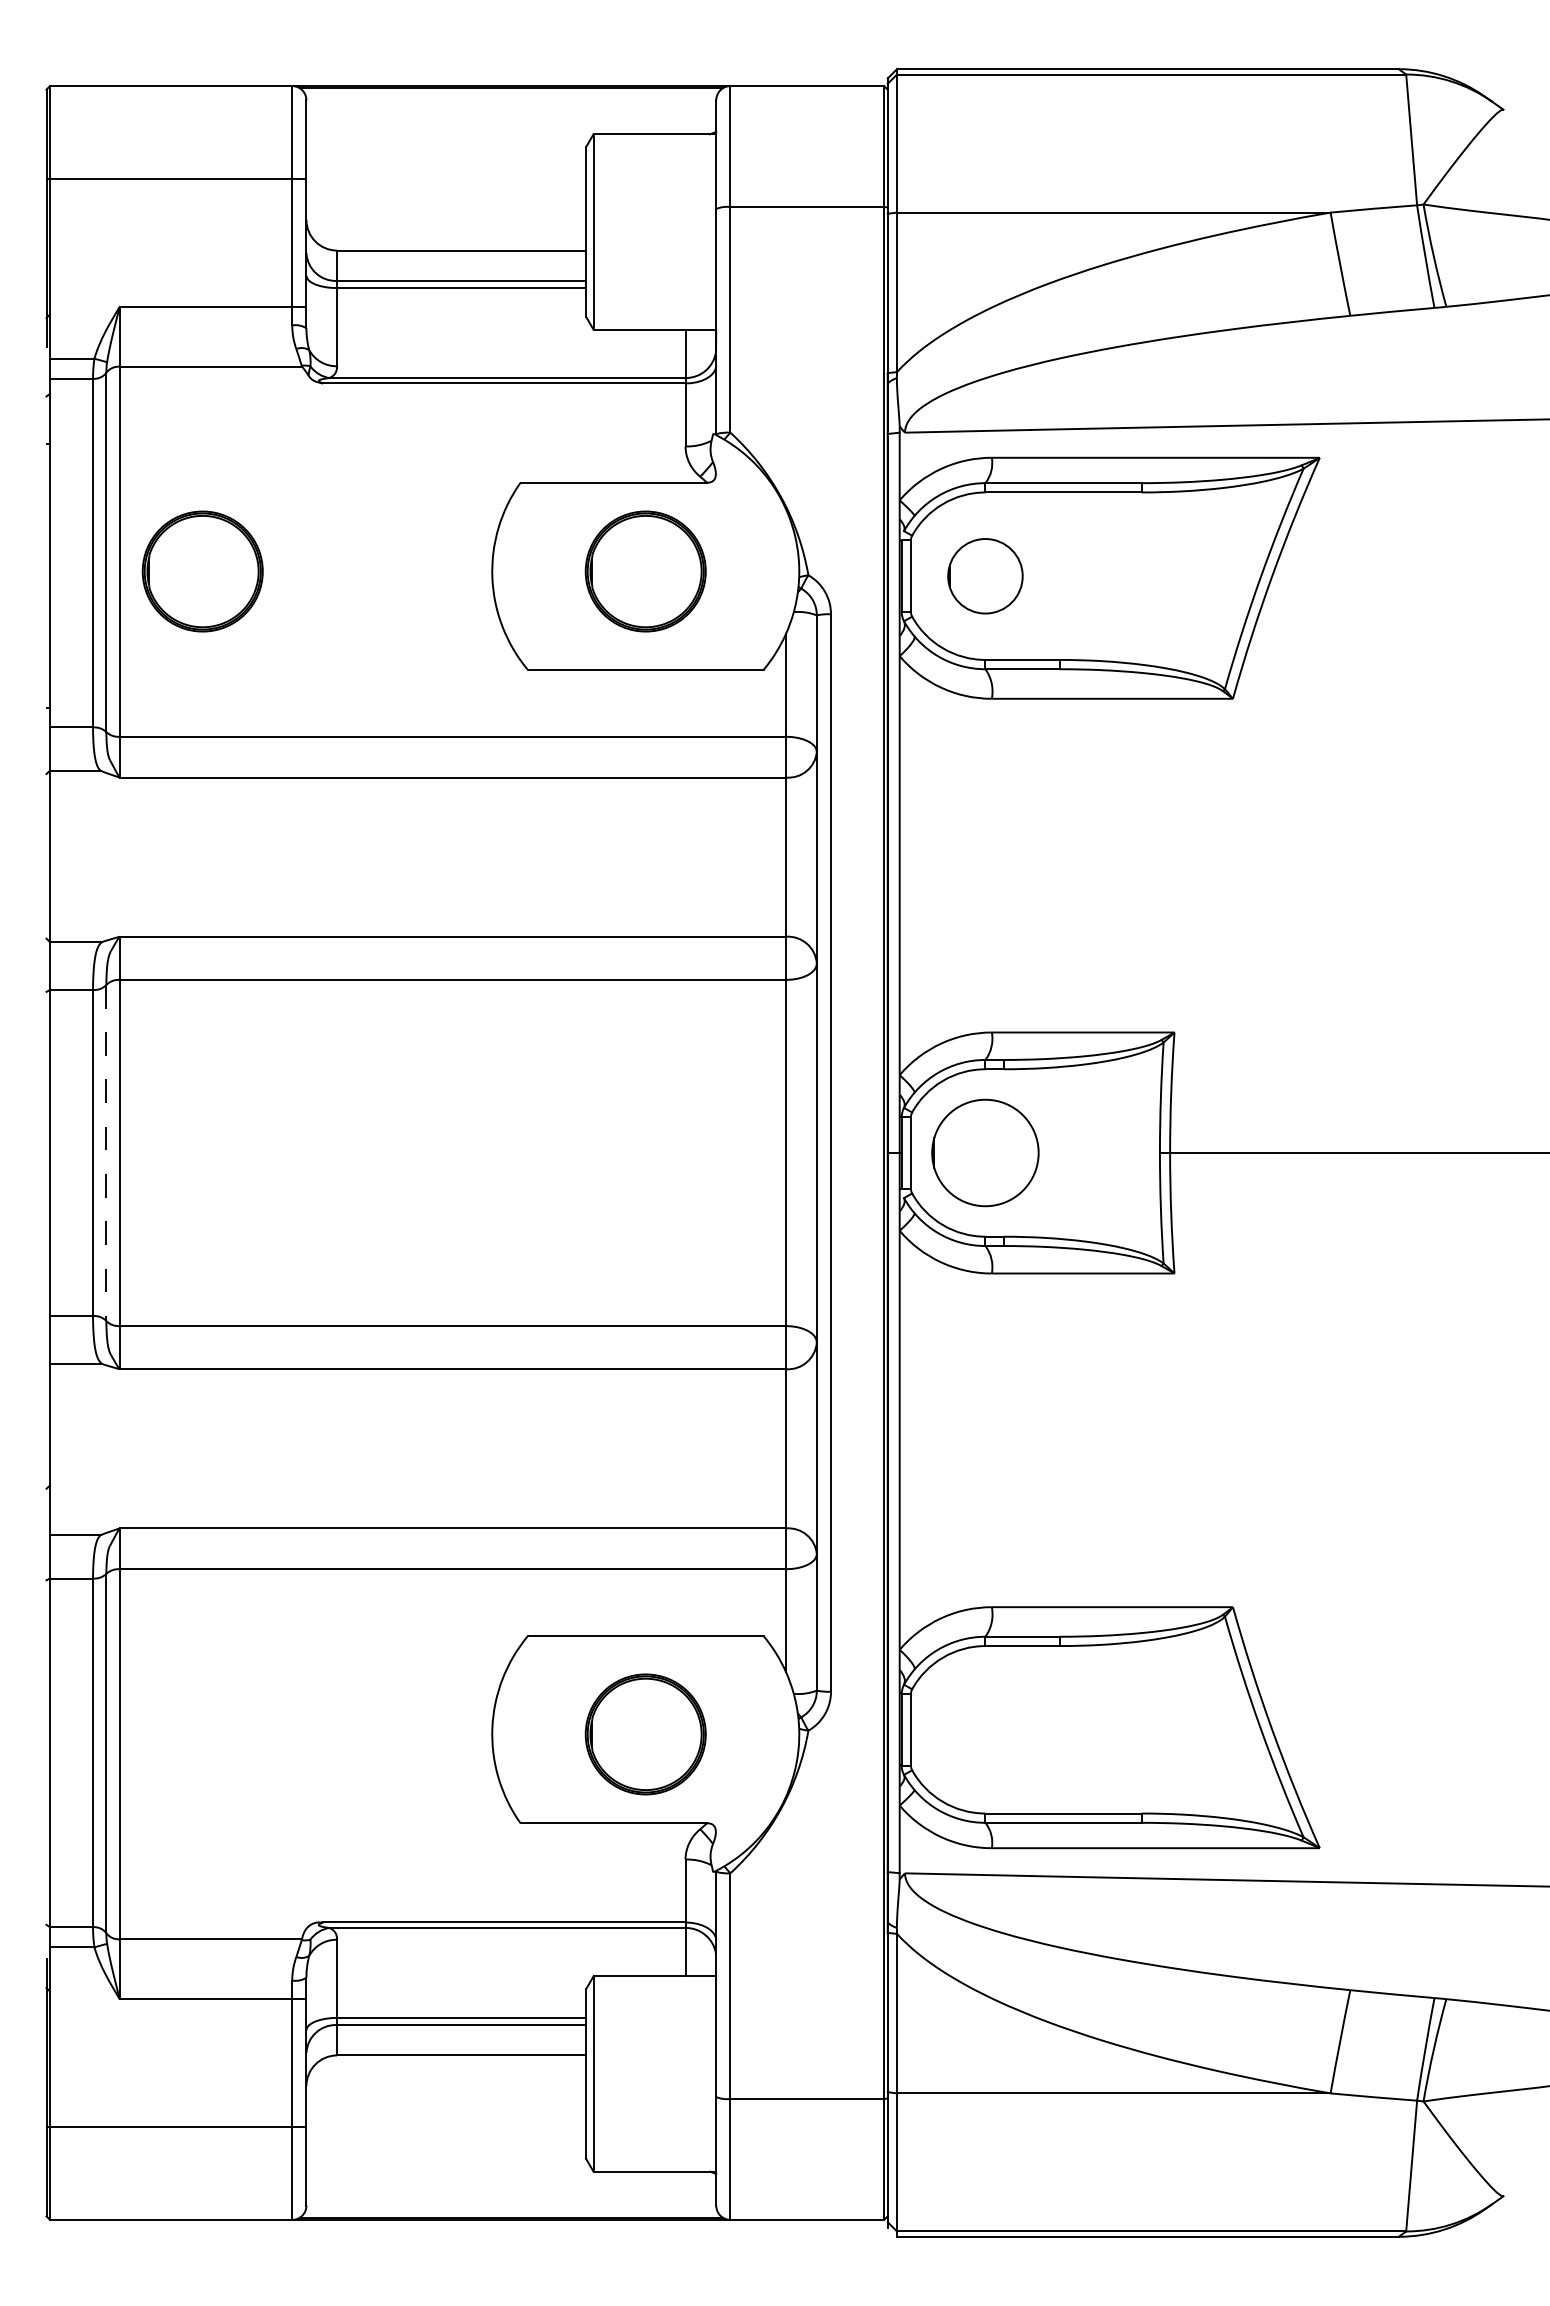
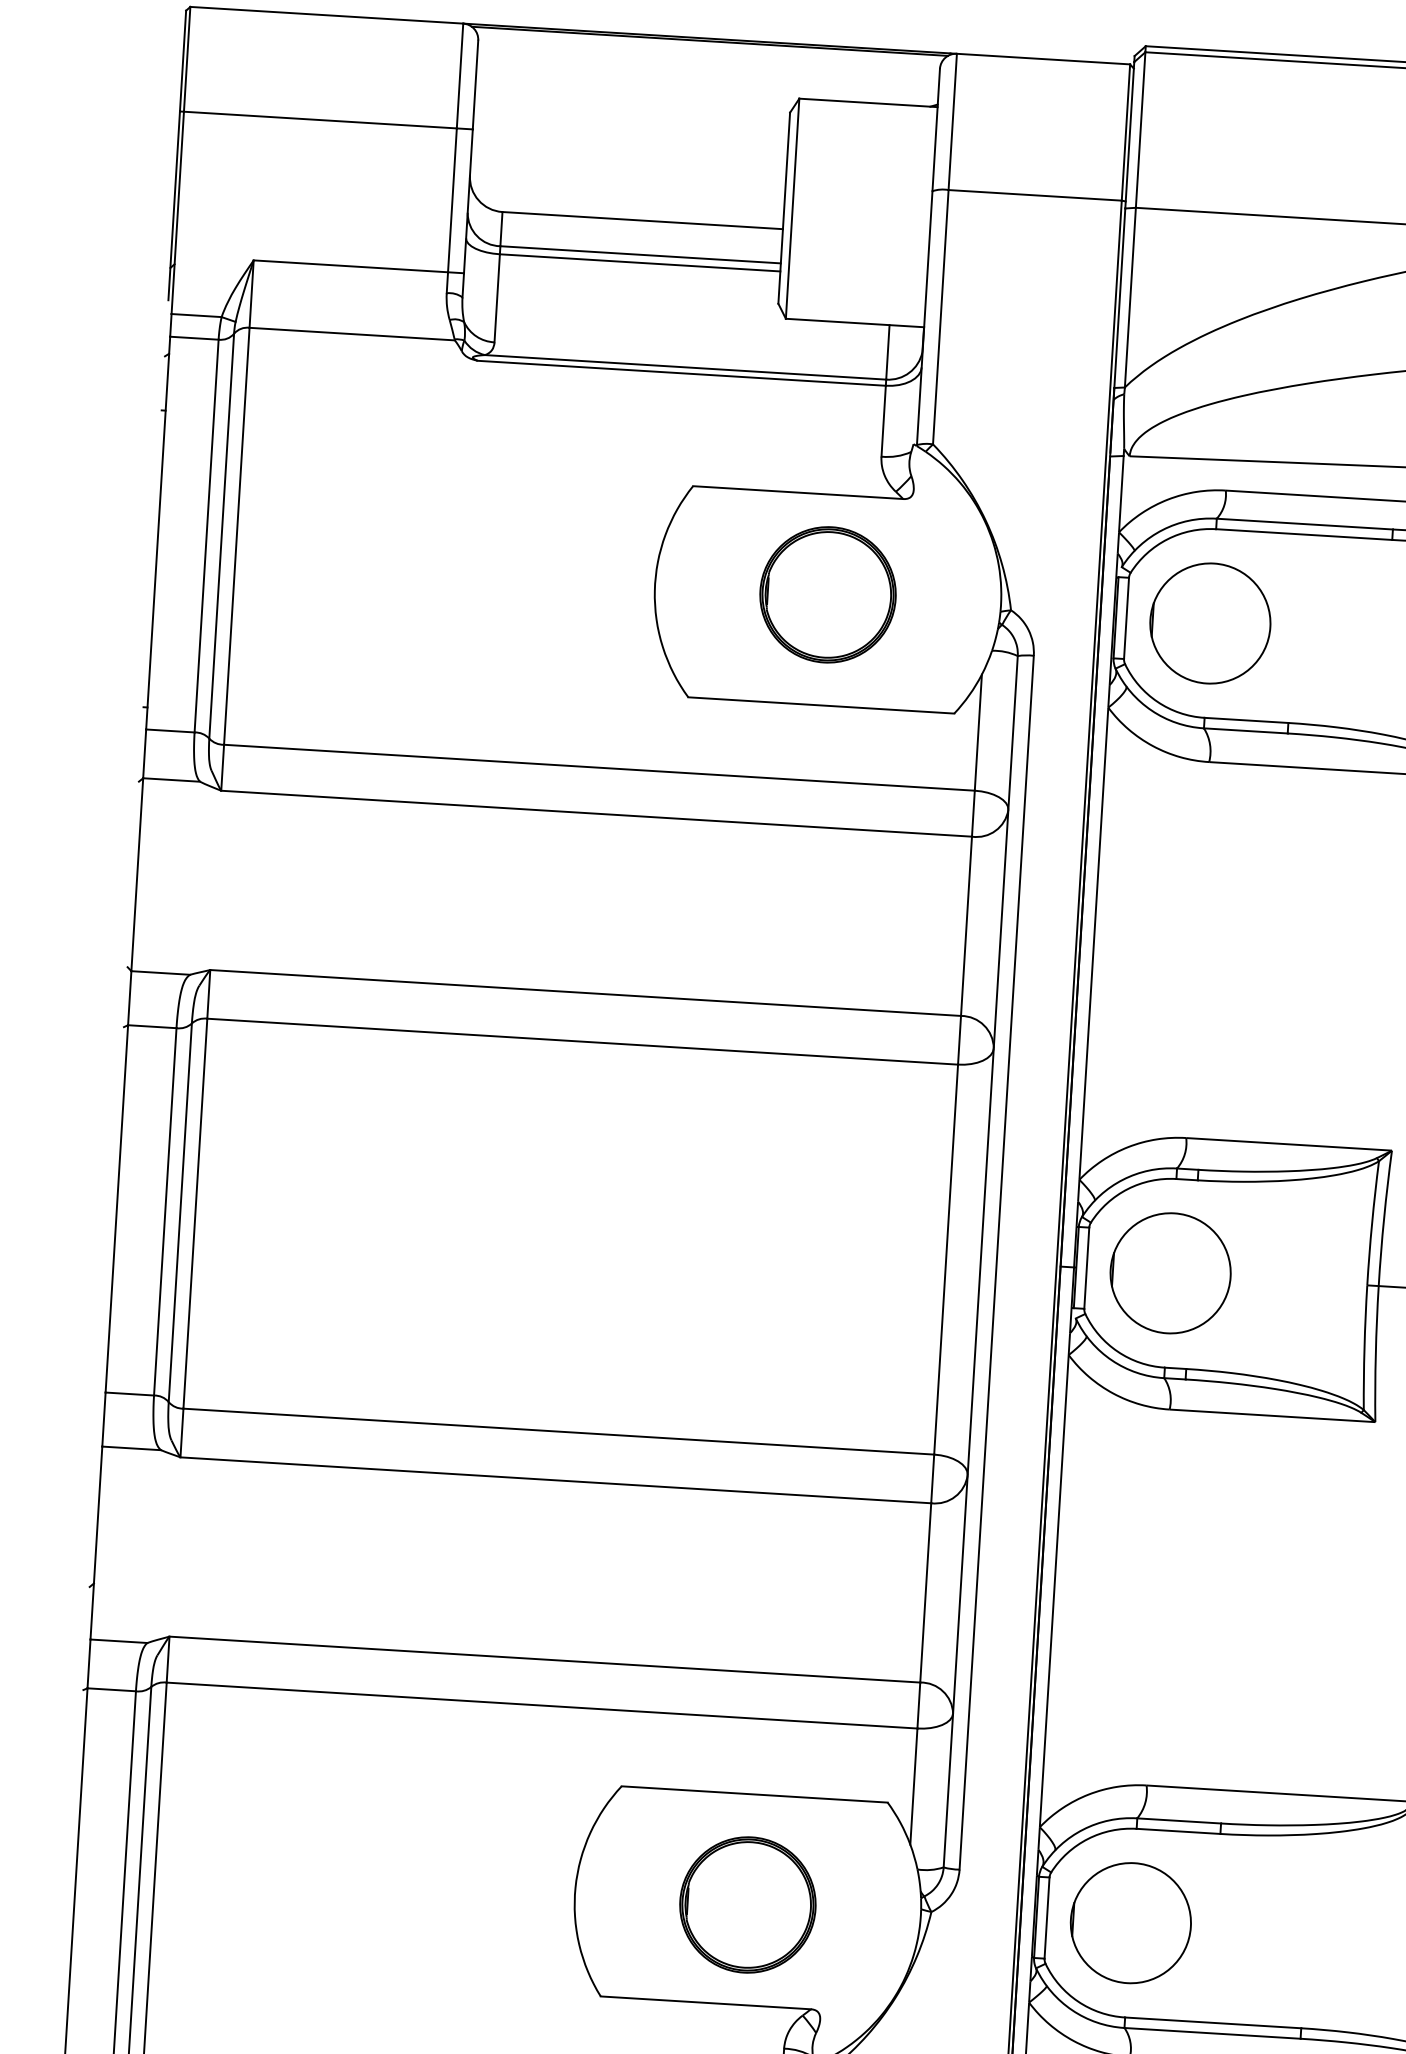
part: (202, 571) -> (328, 564), removed
circle: (985, 576) -> (1210, 623), size x1.43
line: (106, 1153) -> (180, 1213), dashed -> solid
circle: (985, 1729) -> (1131, 1922), added

